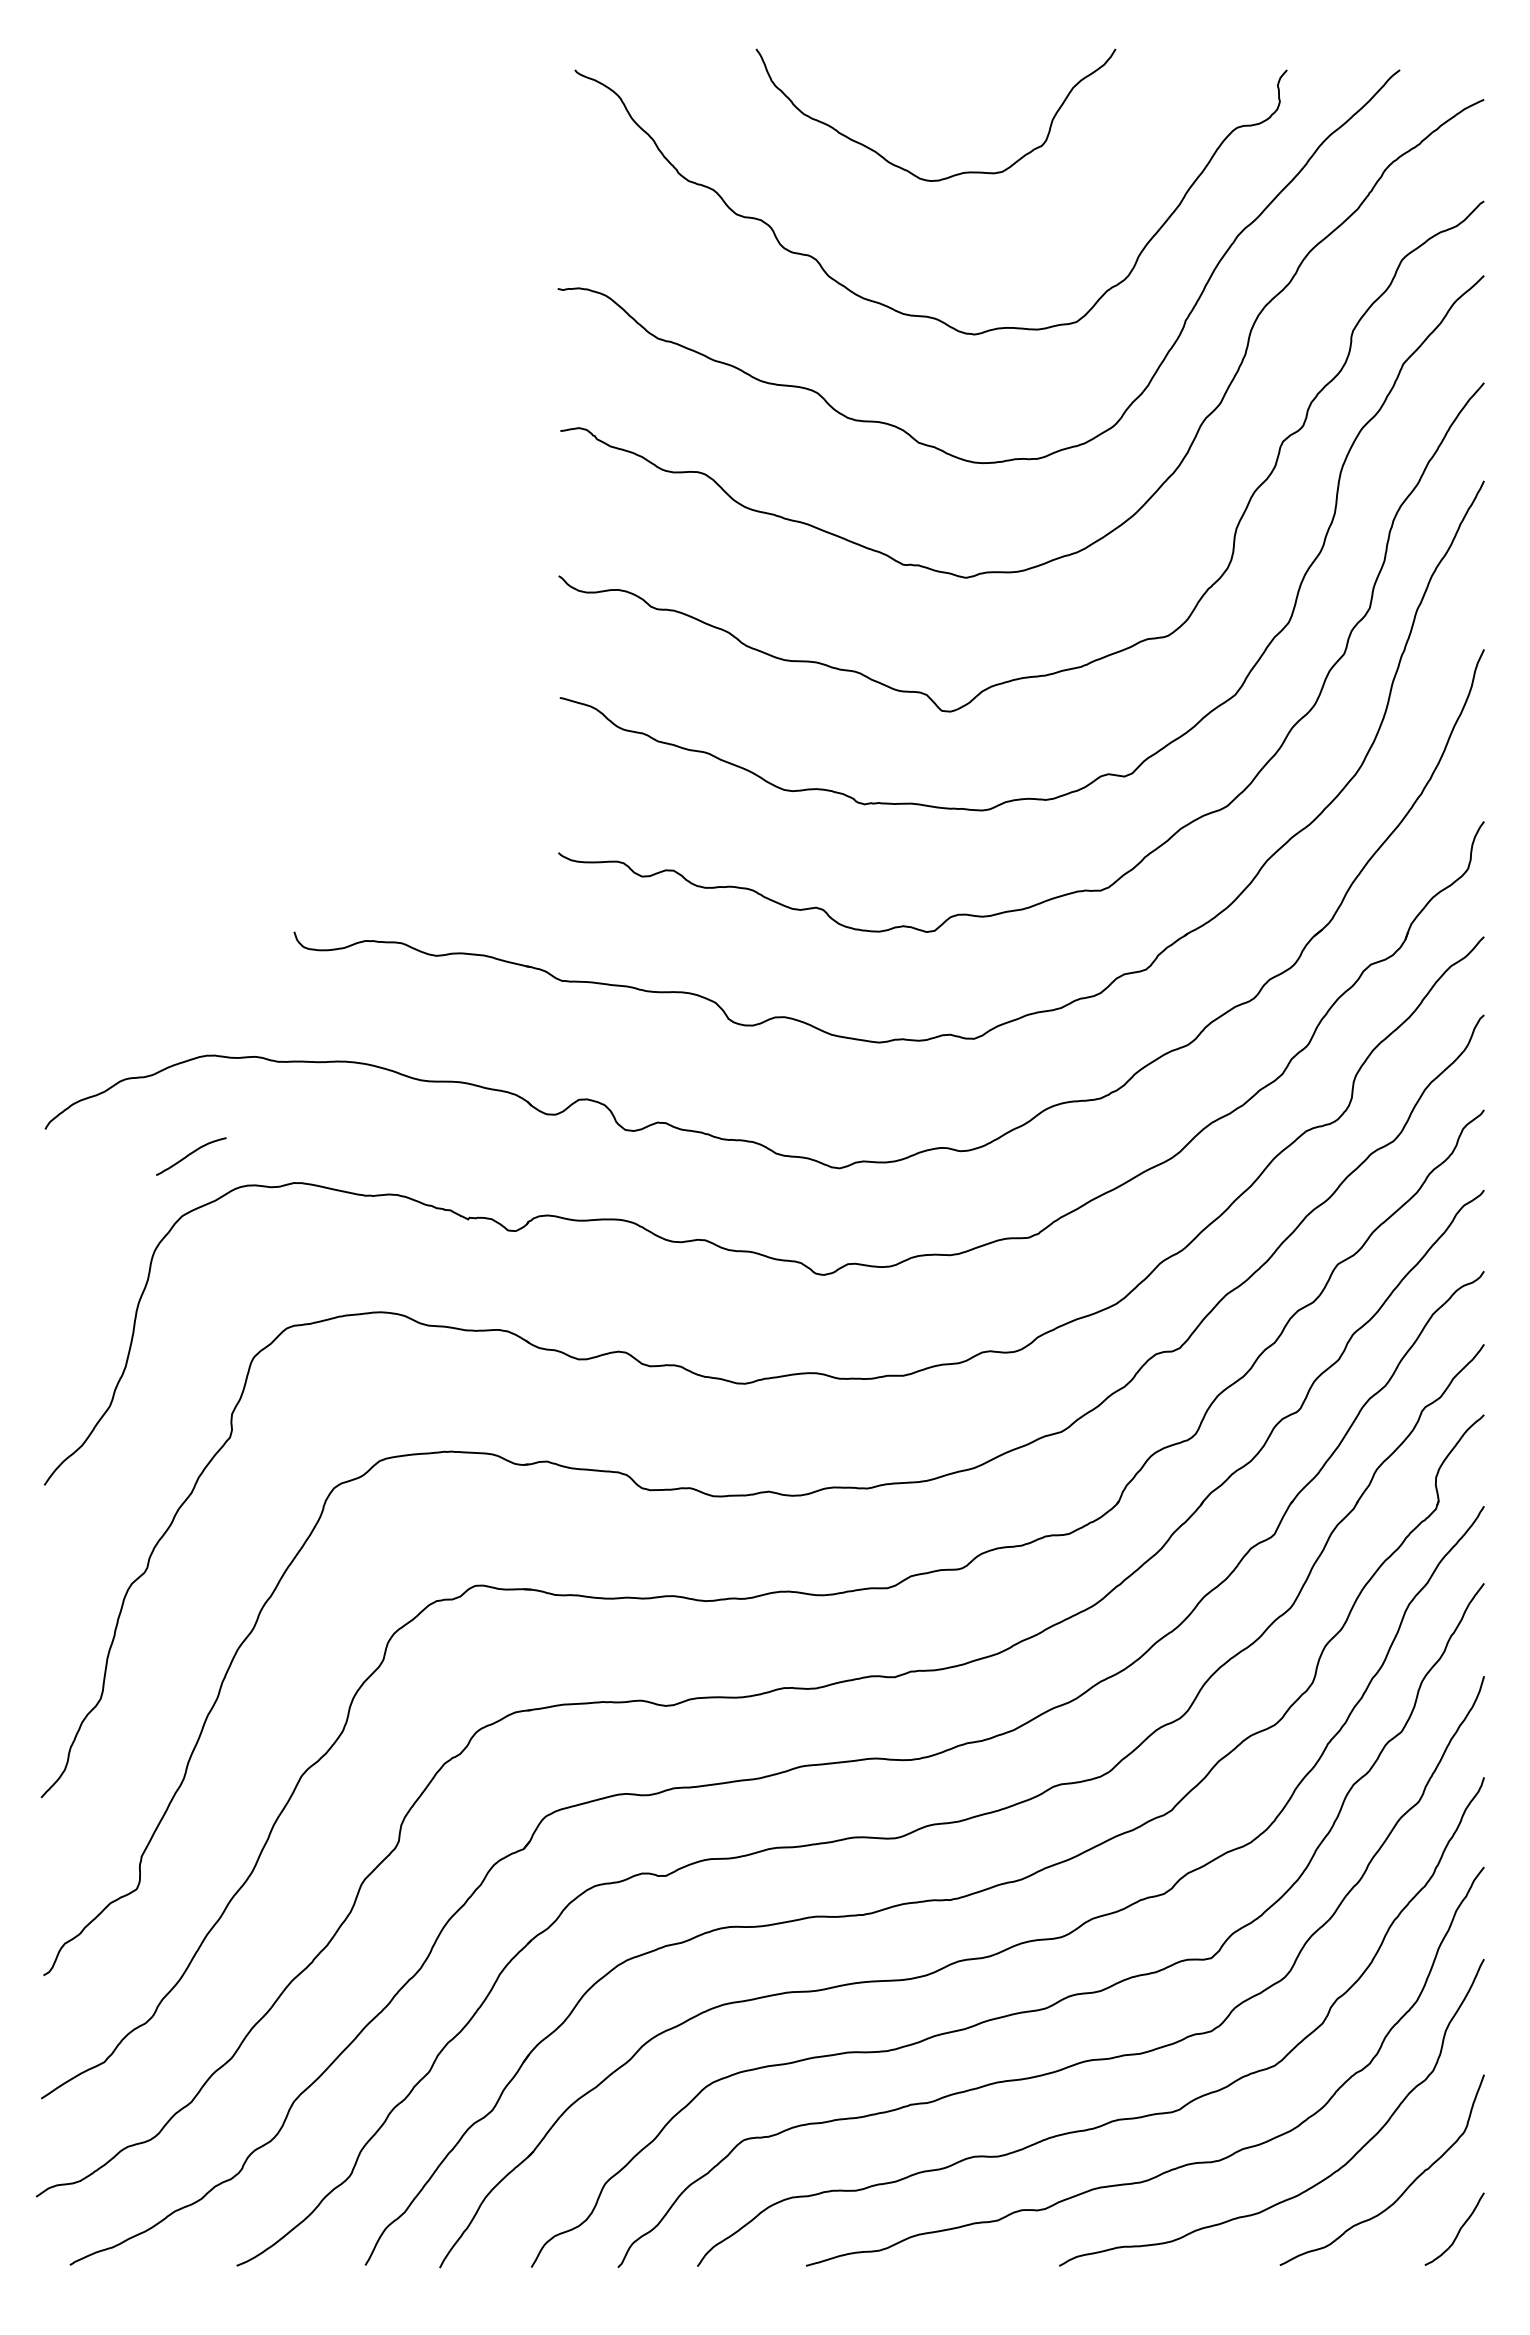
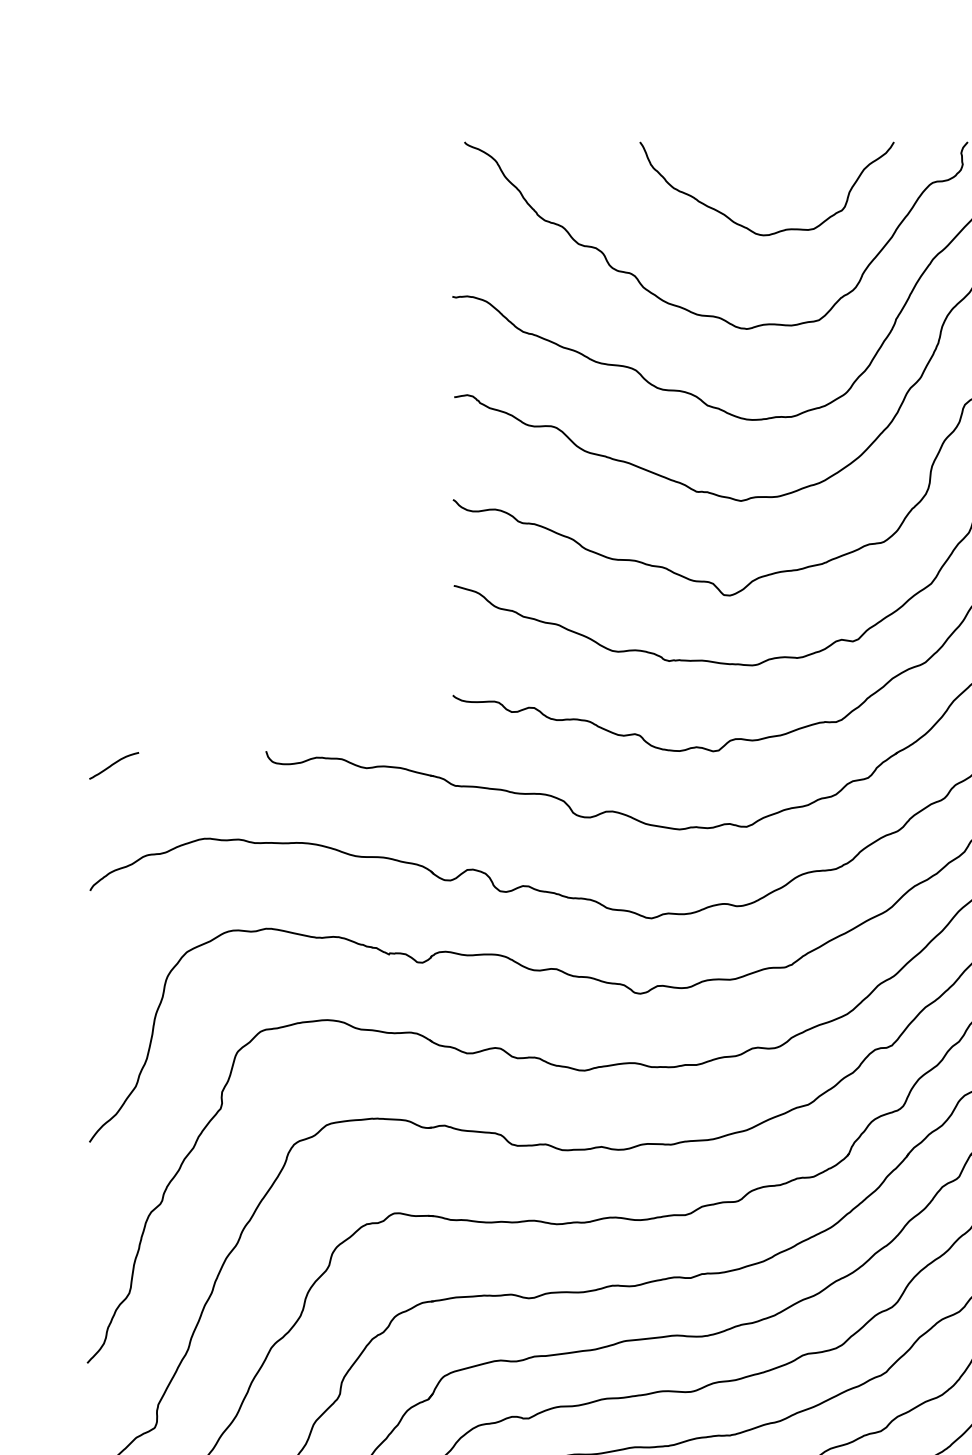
curve: (907, 169) -> (746, 227), moved
curve: (191, 1154) -> (114, 764), moved

